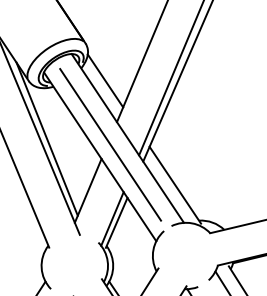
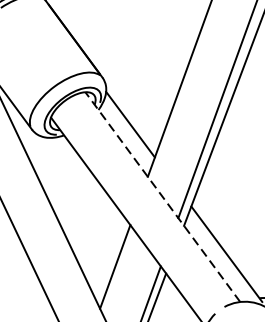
line: (46, 138) -> (58, 202), removed
line: (127, 138) -> (162, 197), solid -> dashed
line: (110, 144) -> (140, 205), removed

